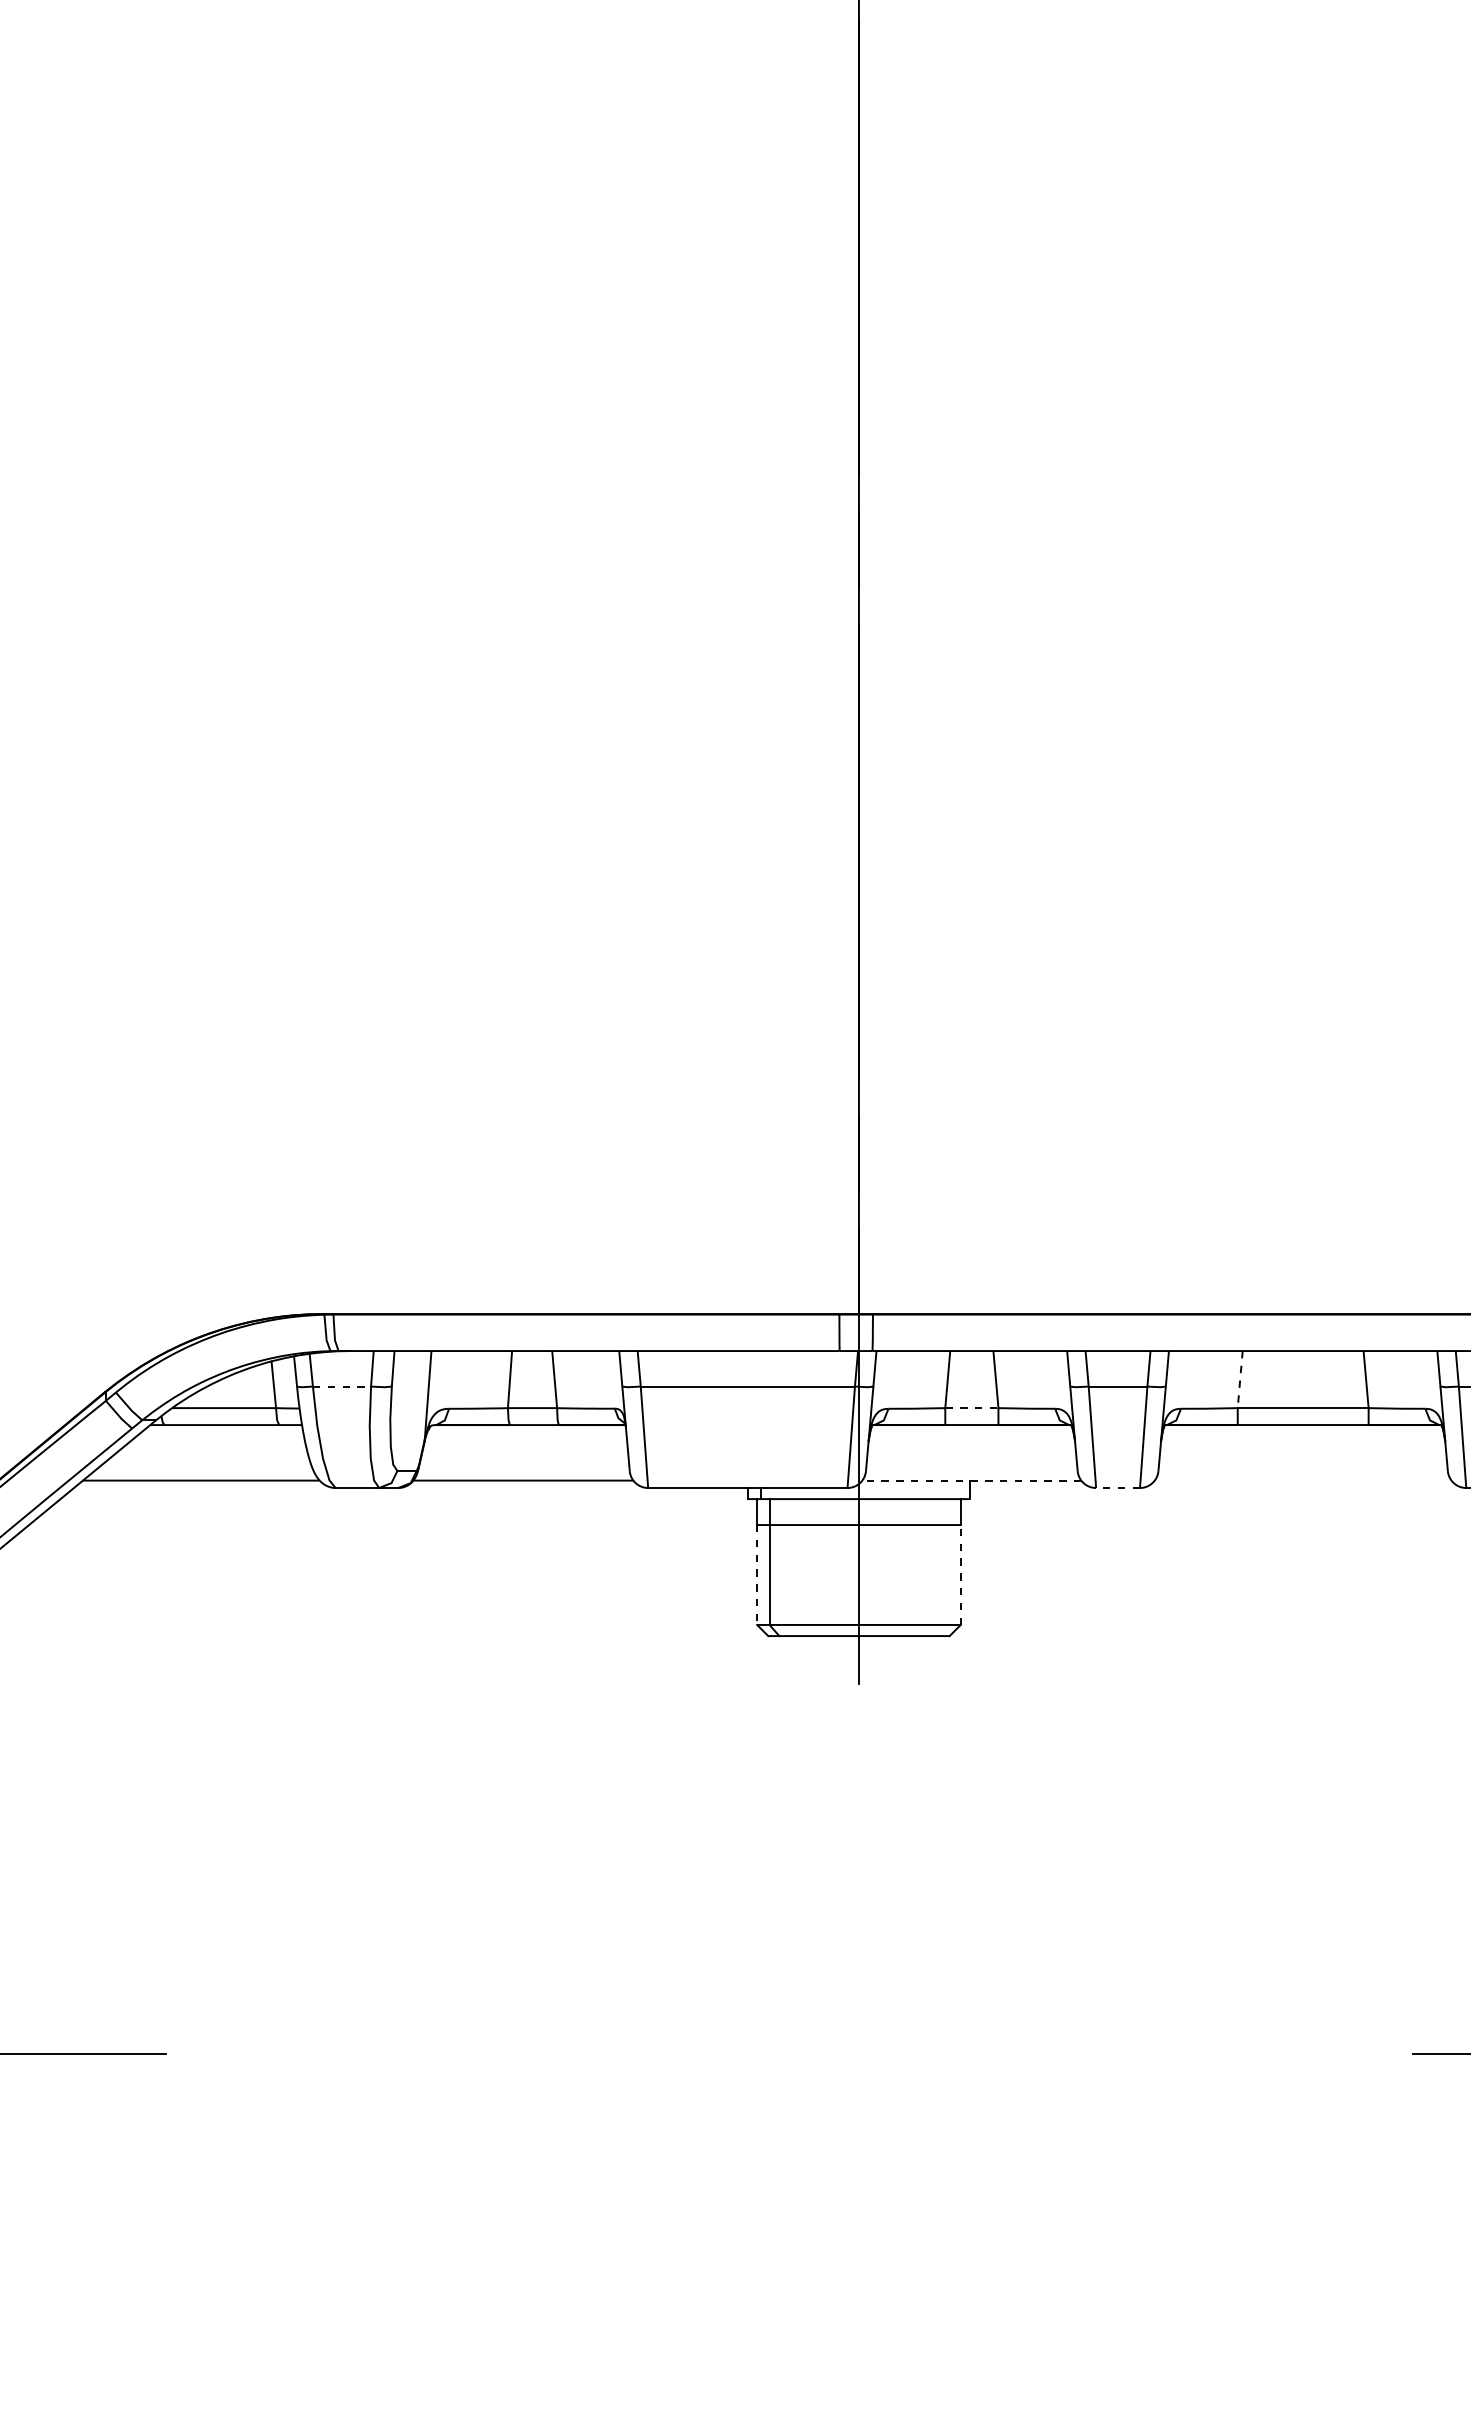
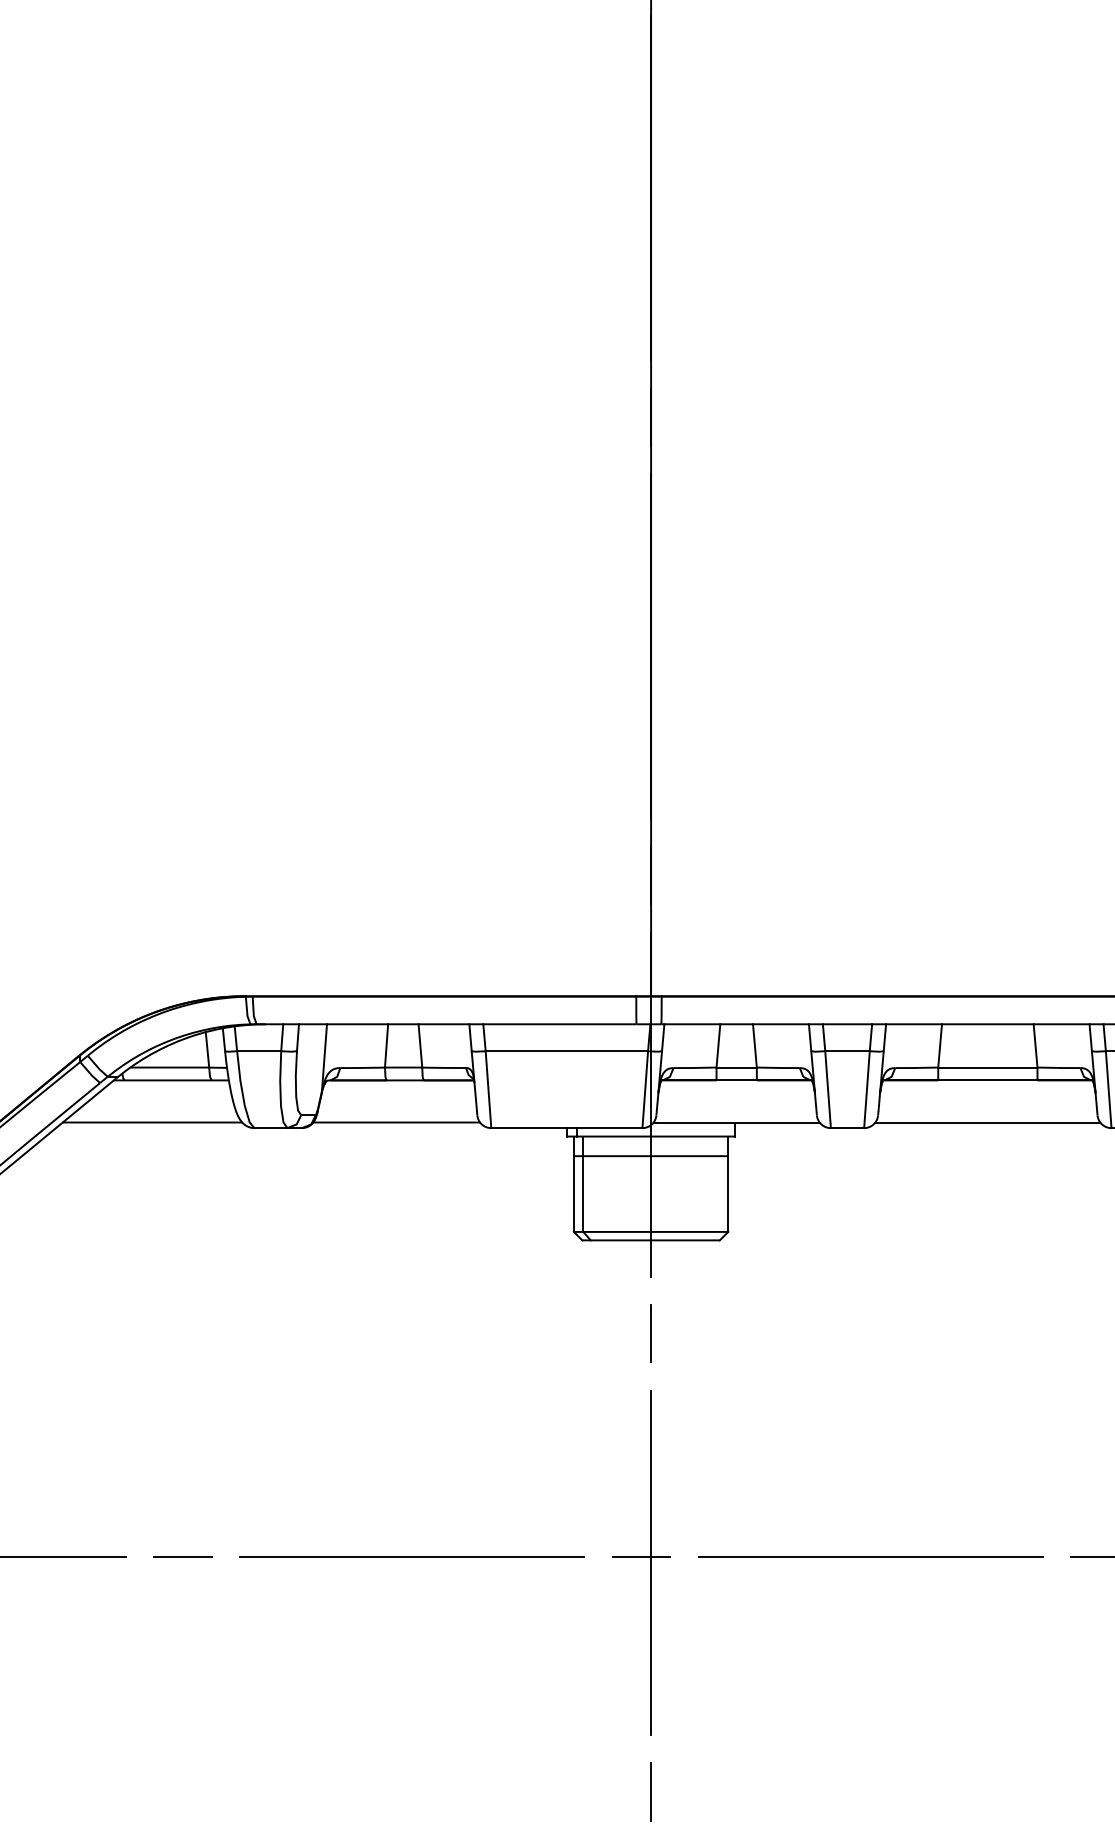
line: (1240, 1379) -> (940, 1045), dashed -> solid
line: (342, 1386) -> (259, 1051), dashed -> solid
line: (971, 1408) -> (736, 1067), dashed -> solid
line: (971, 1480) -> (736, 1122), dashed -> solid
line: (1302, 1480) -> (987, 1122), added
line: (1118, 1488) -> (847, 1128), dashed -> solid
line: (757, 1575) -> (574, 1194), dashed -> solid
line: (960, 1575) -> (728, 1194), dashed -> solid
line: (858, 1759) -> (650, 1333), added
line: (241, 2054) -> (182, 1557), added
line: (543, 2054) -> (411, 1557), added
part: (845, 2054) -> (640, 1557), added
line: (1148, 2054) -> (870, 1557), added
line: (858, 2363) -> (650, 1791), added

